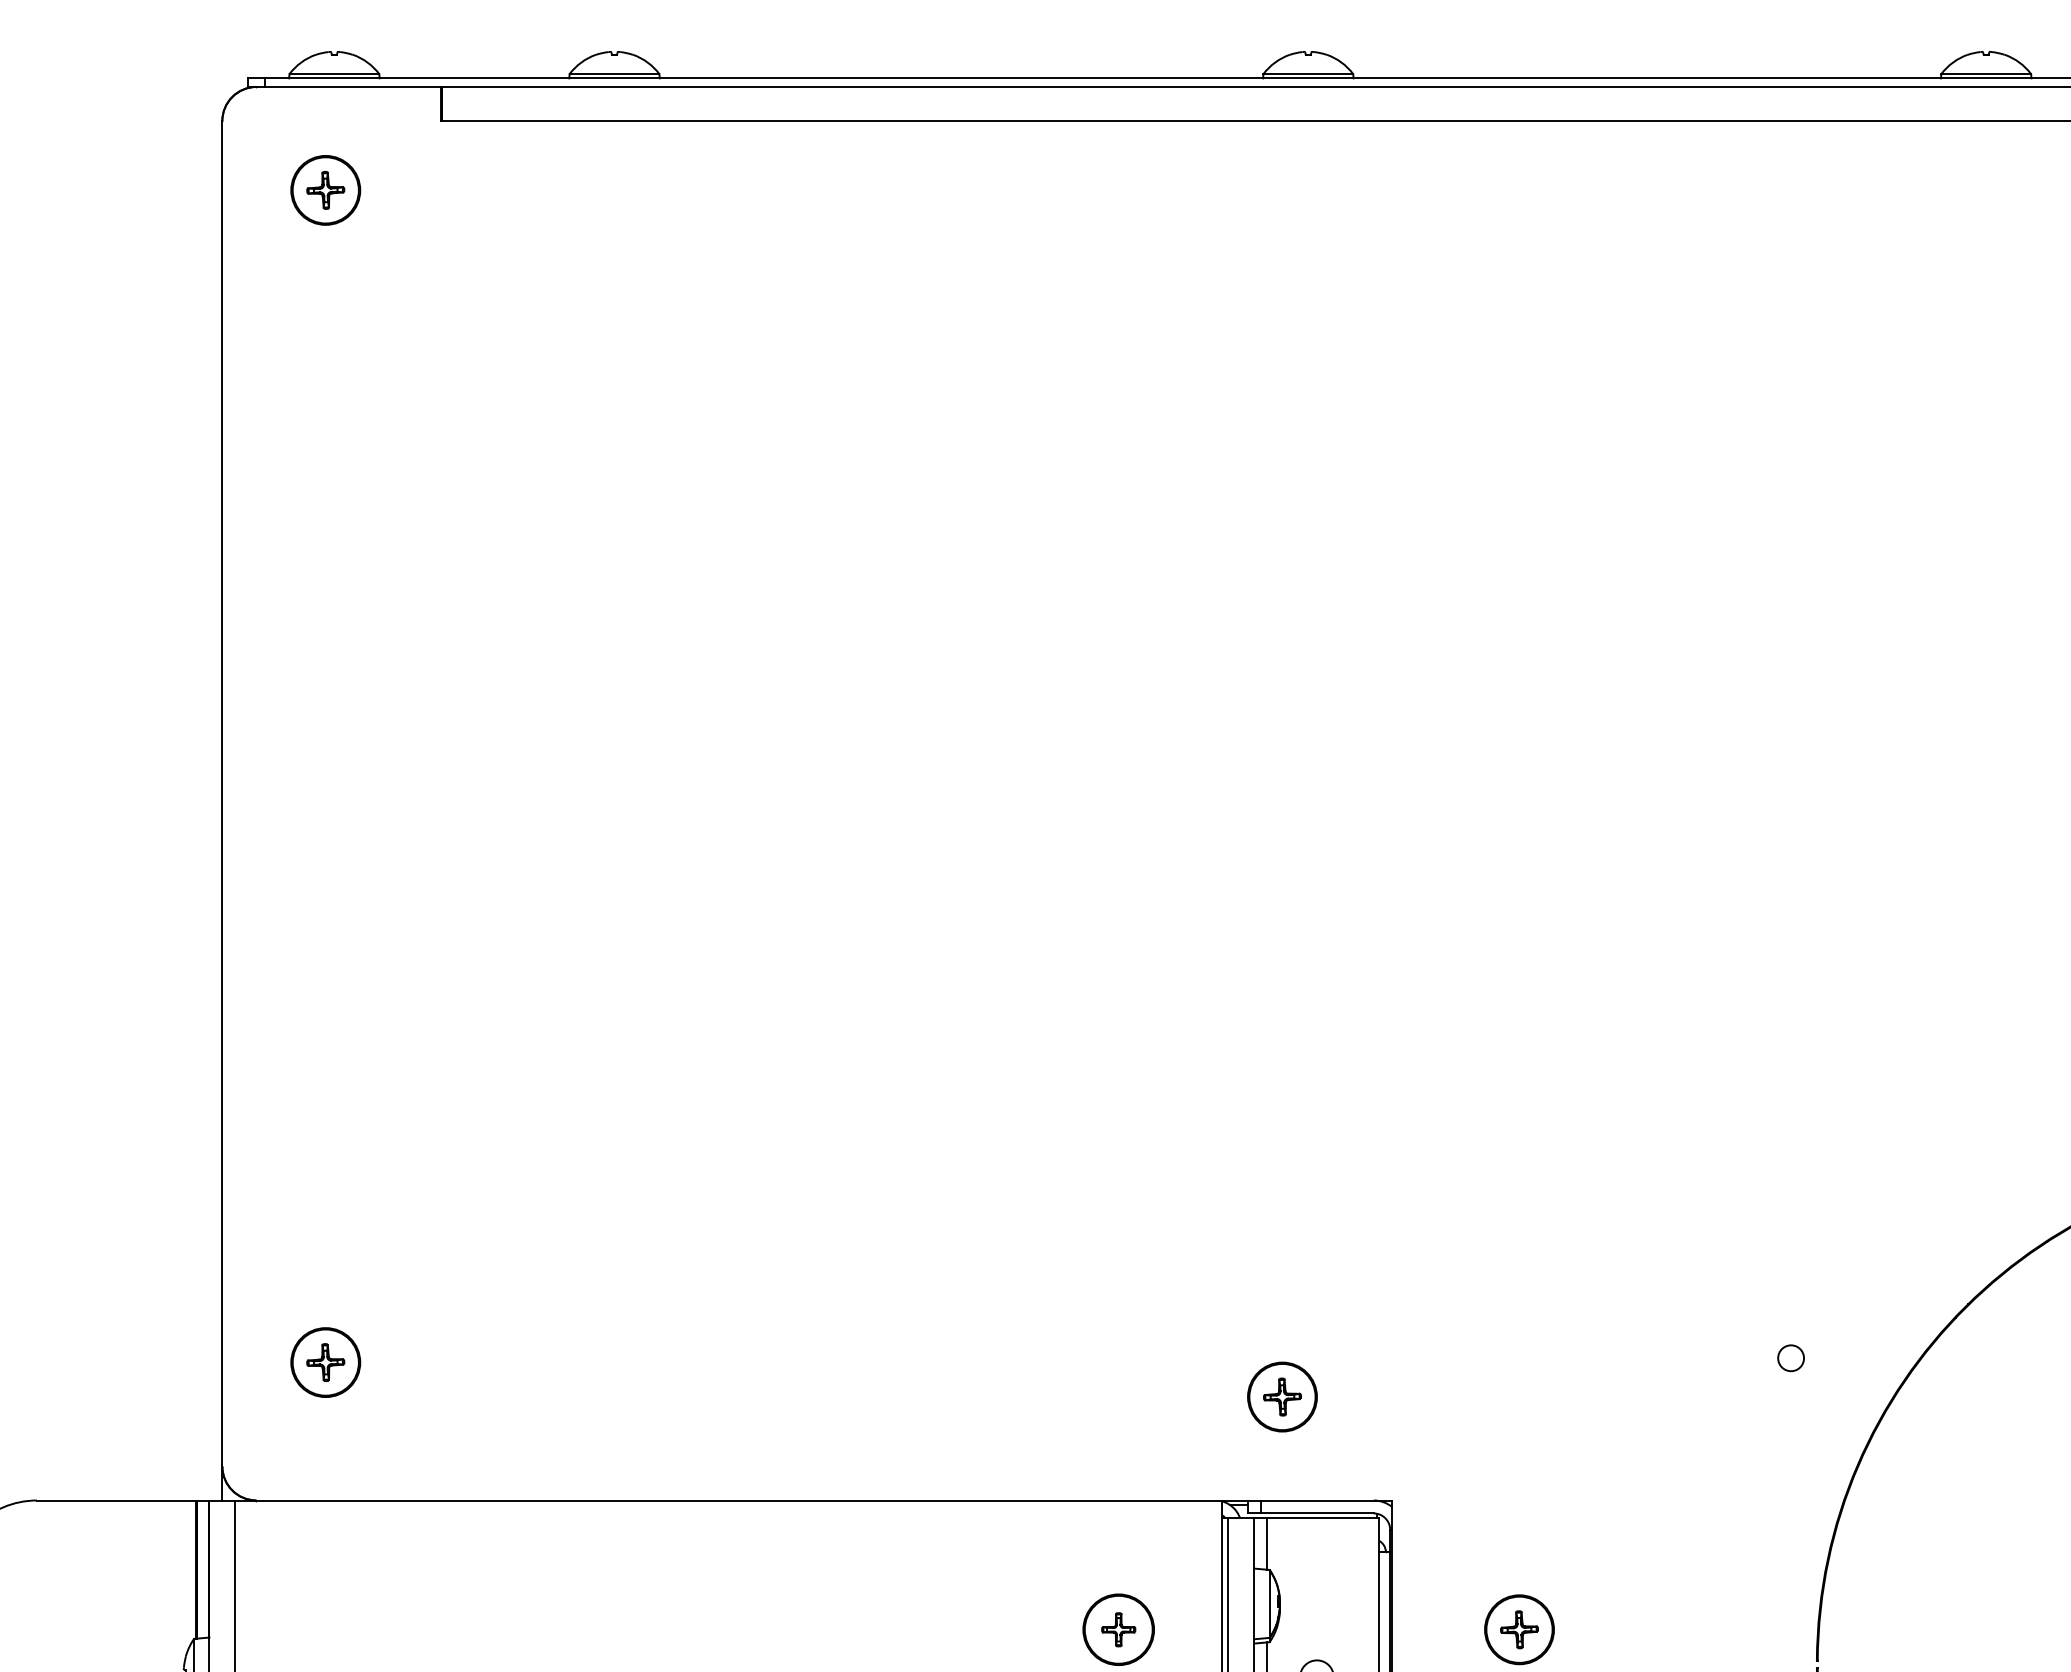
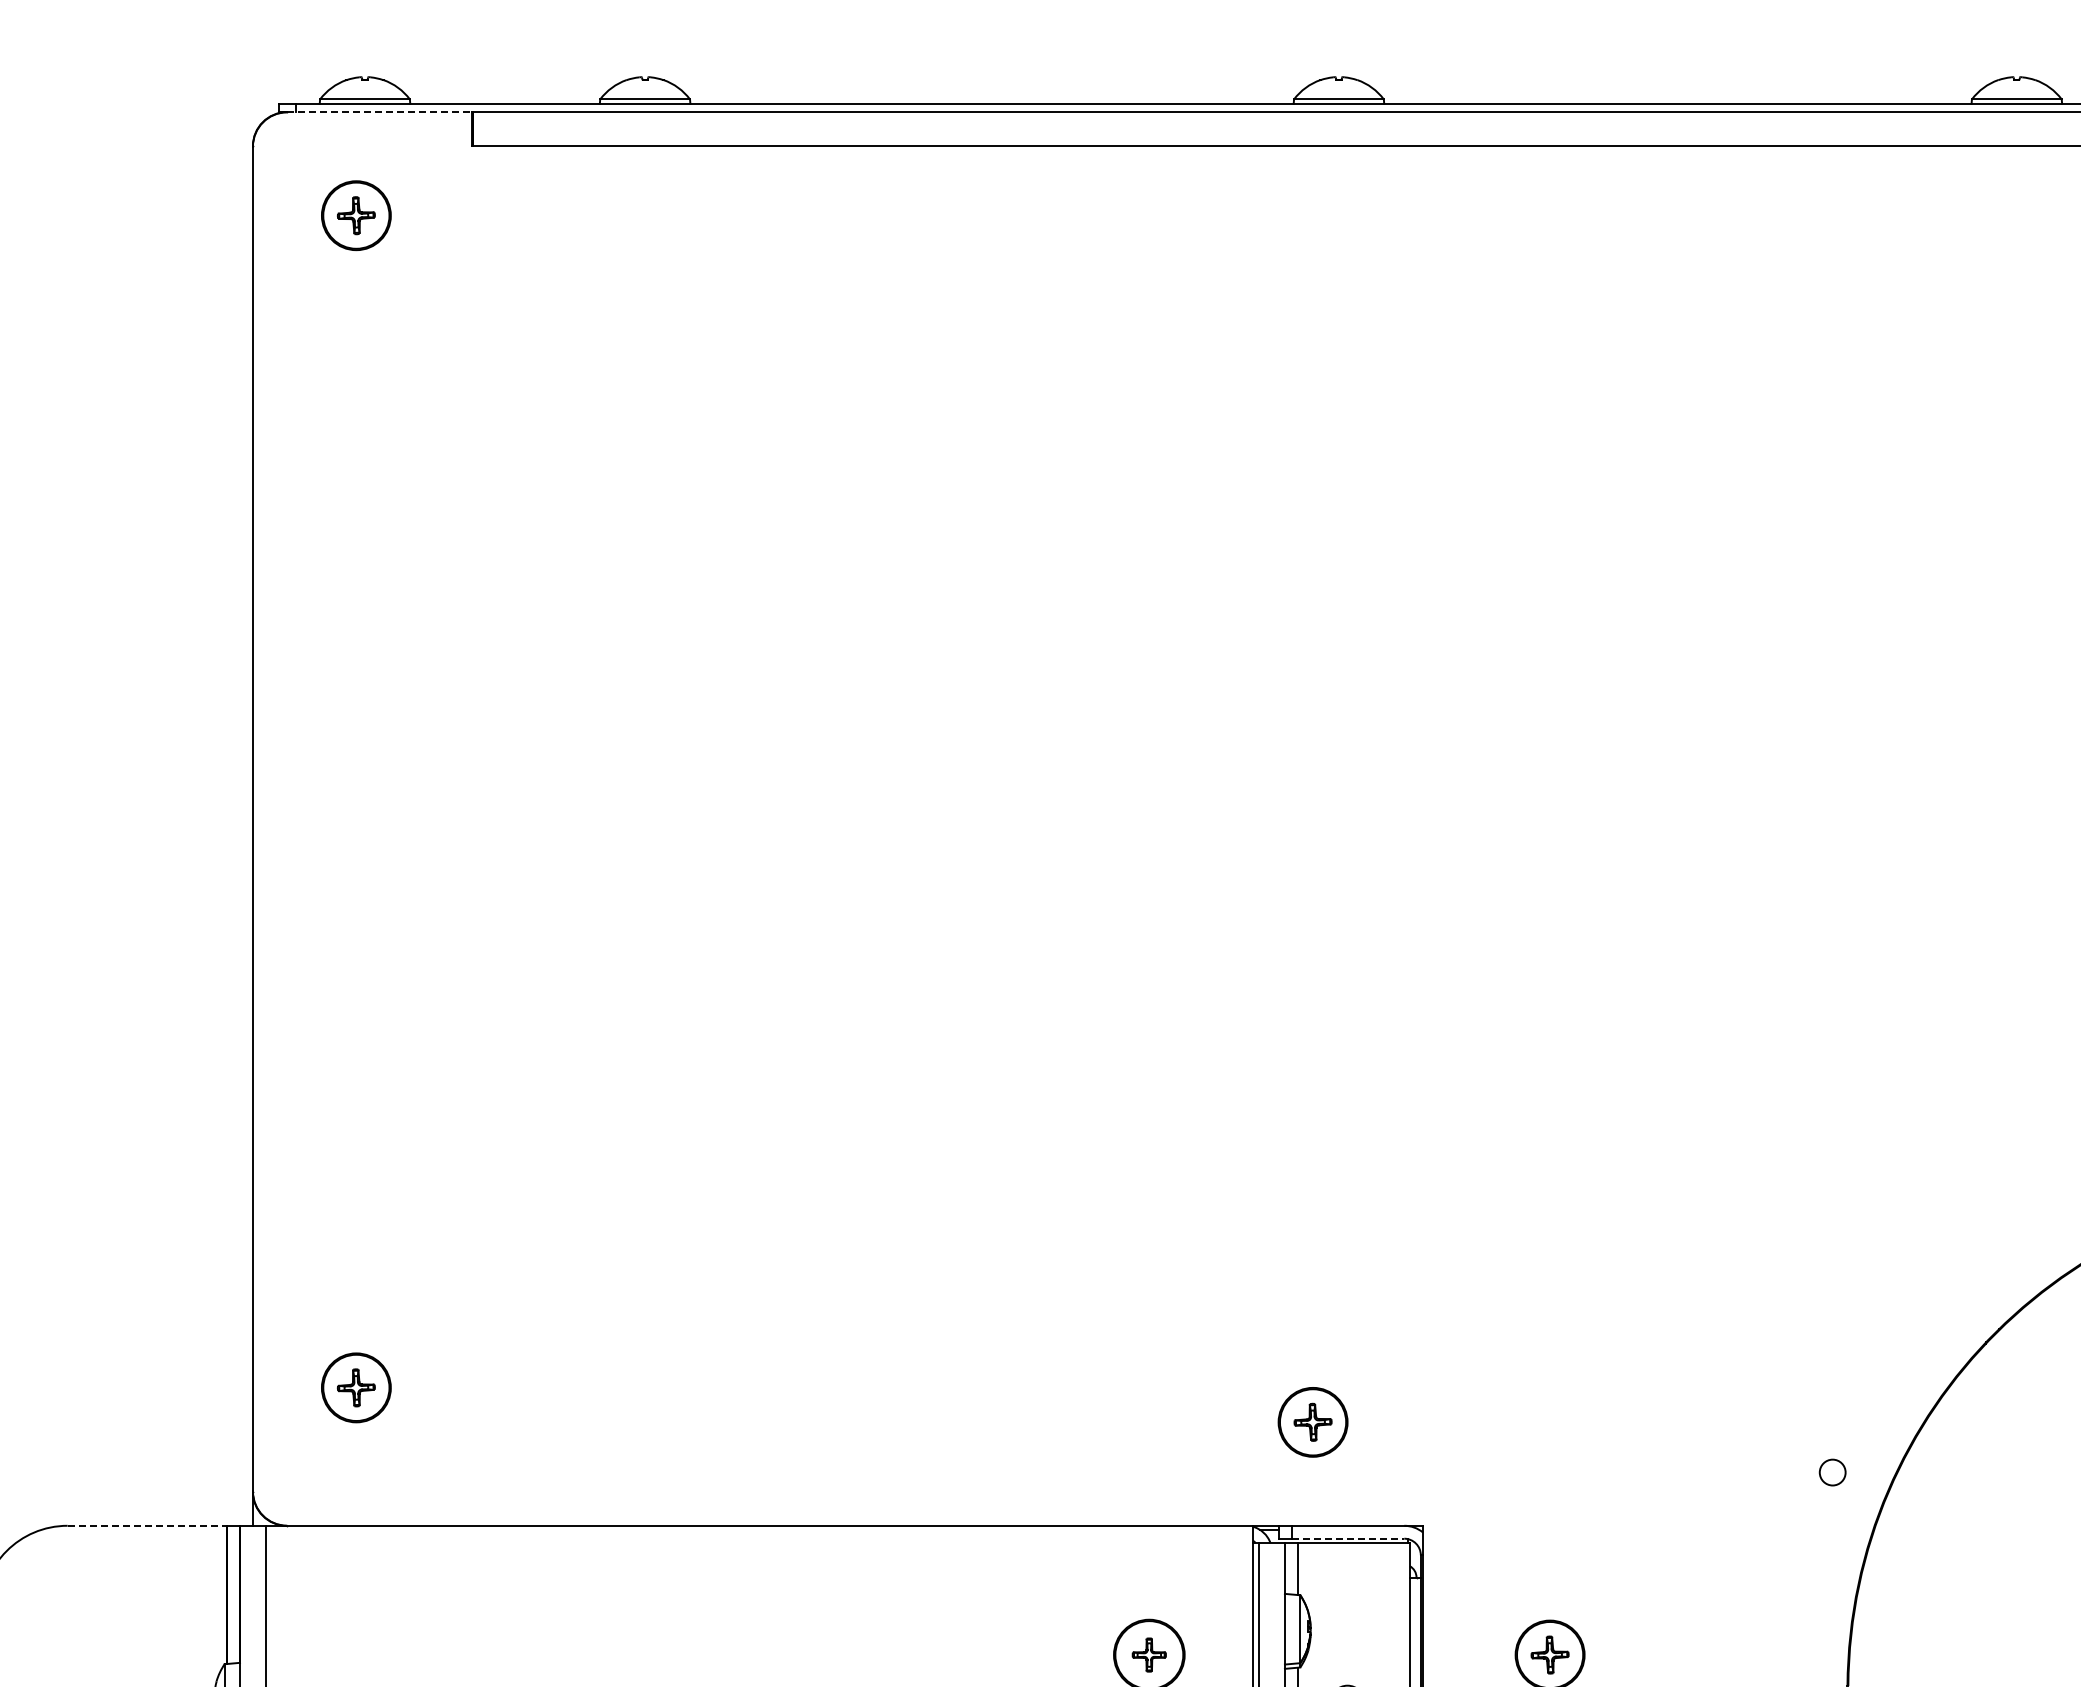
line: (349, 87) -> (380, 112), solid -> dashed
circle: (1790, 1358) -> (1832, 1472), moved
line: (116, 1500) -> (147, 1525), solid -> dashed
line: (1317, 1513) -> (1348, 1538), solid -> dashed

